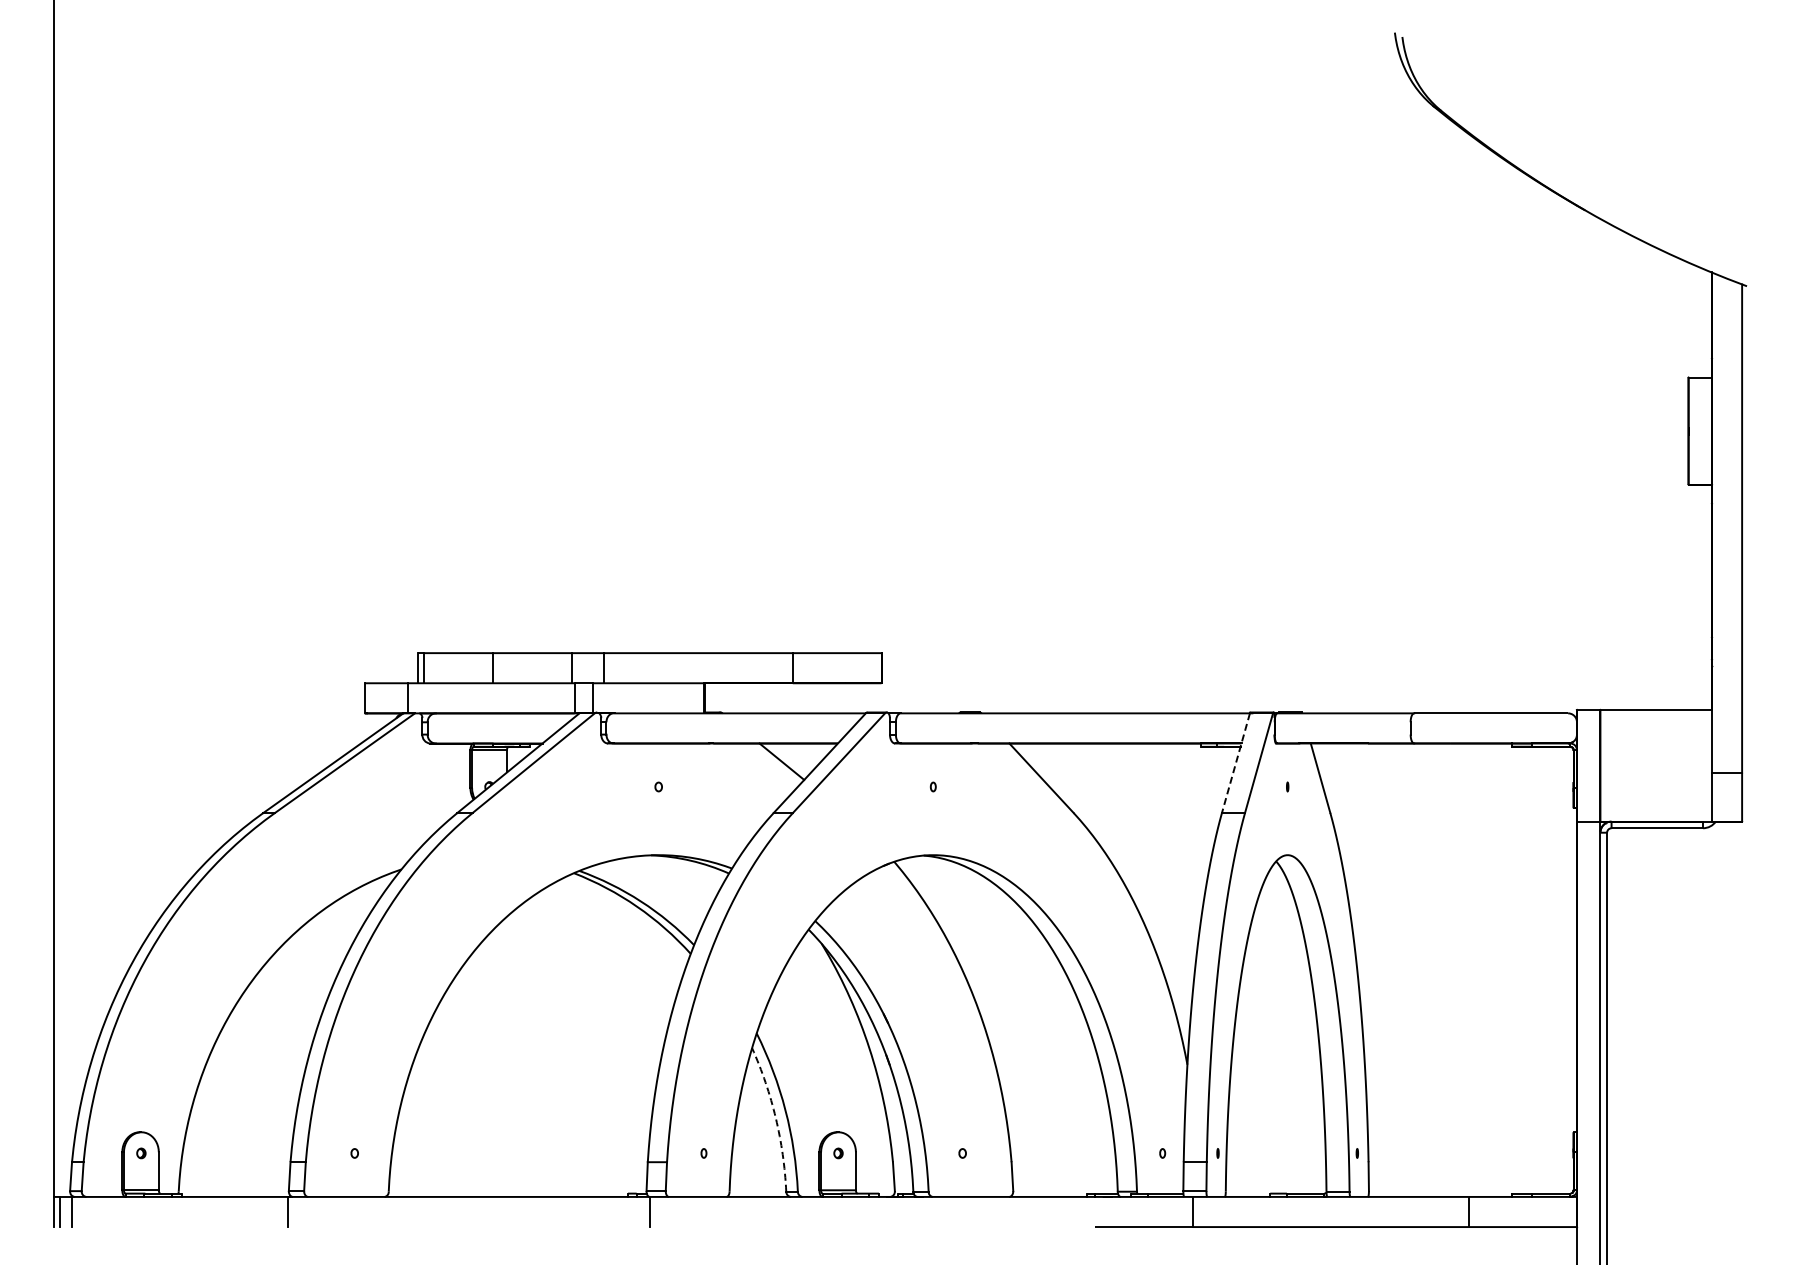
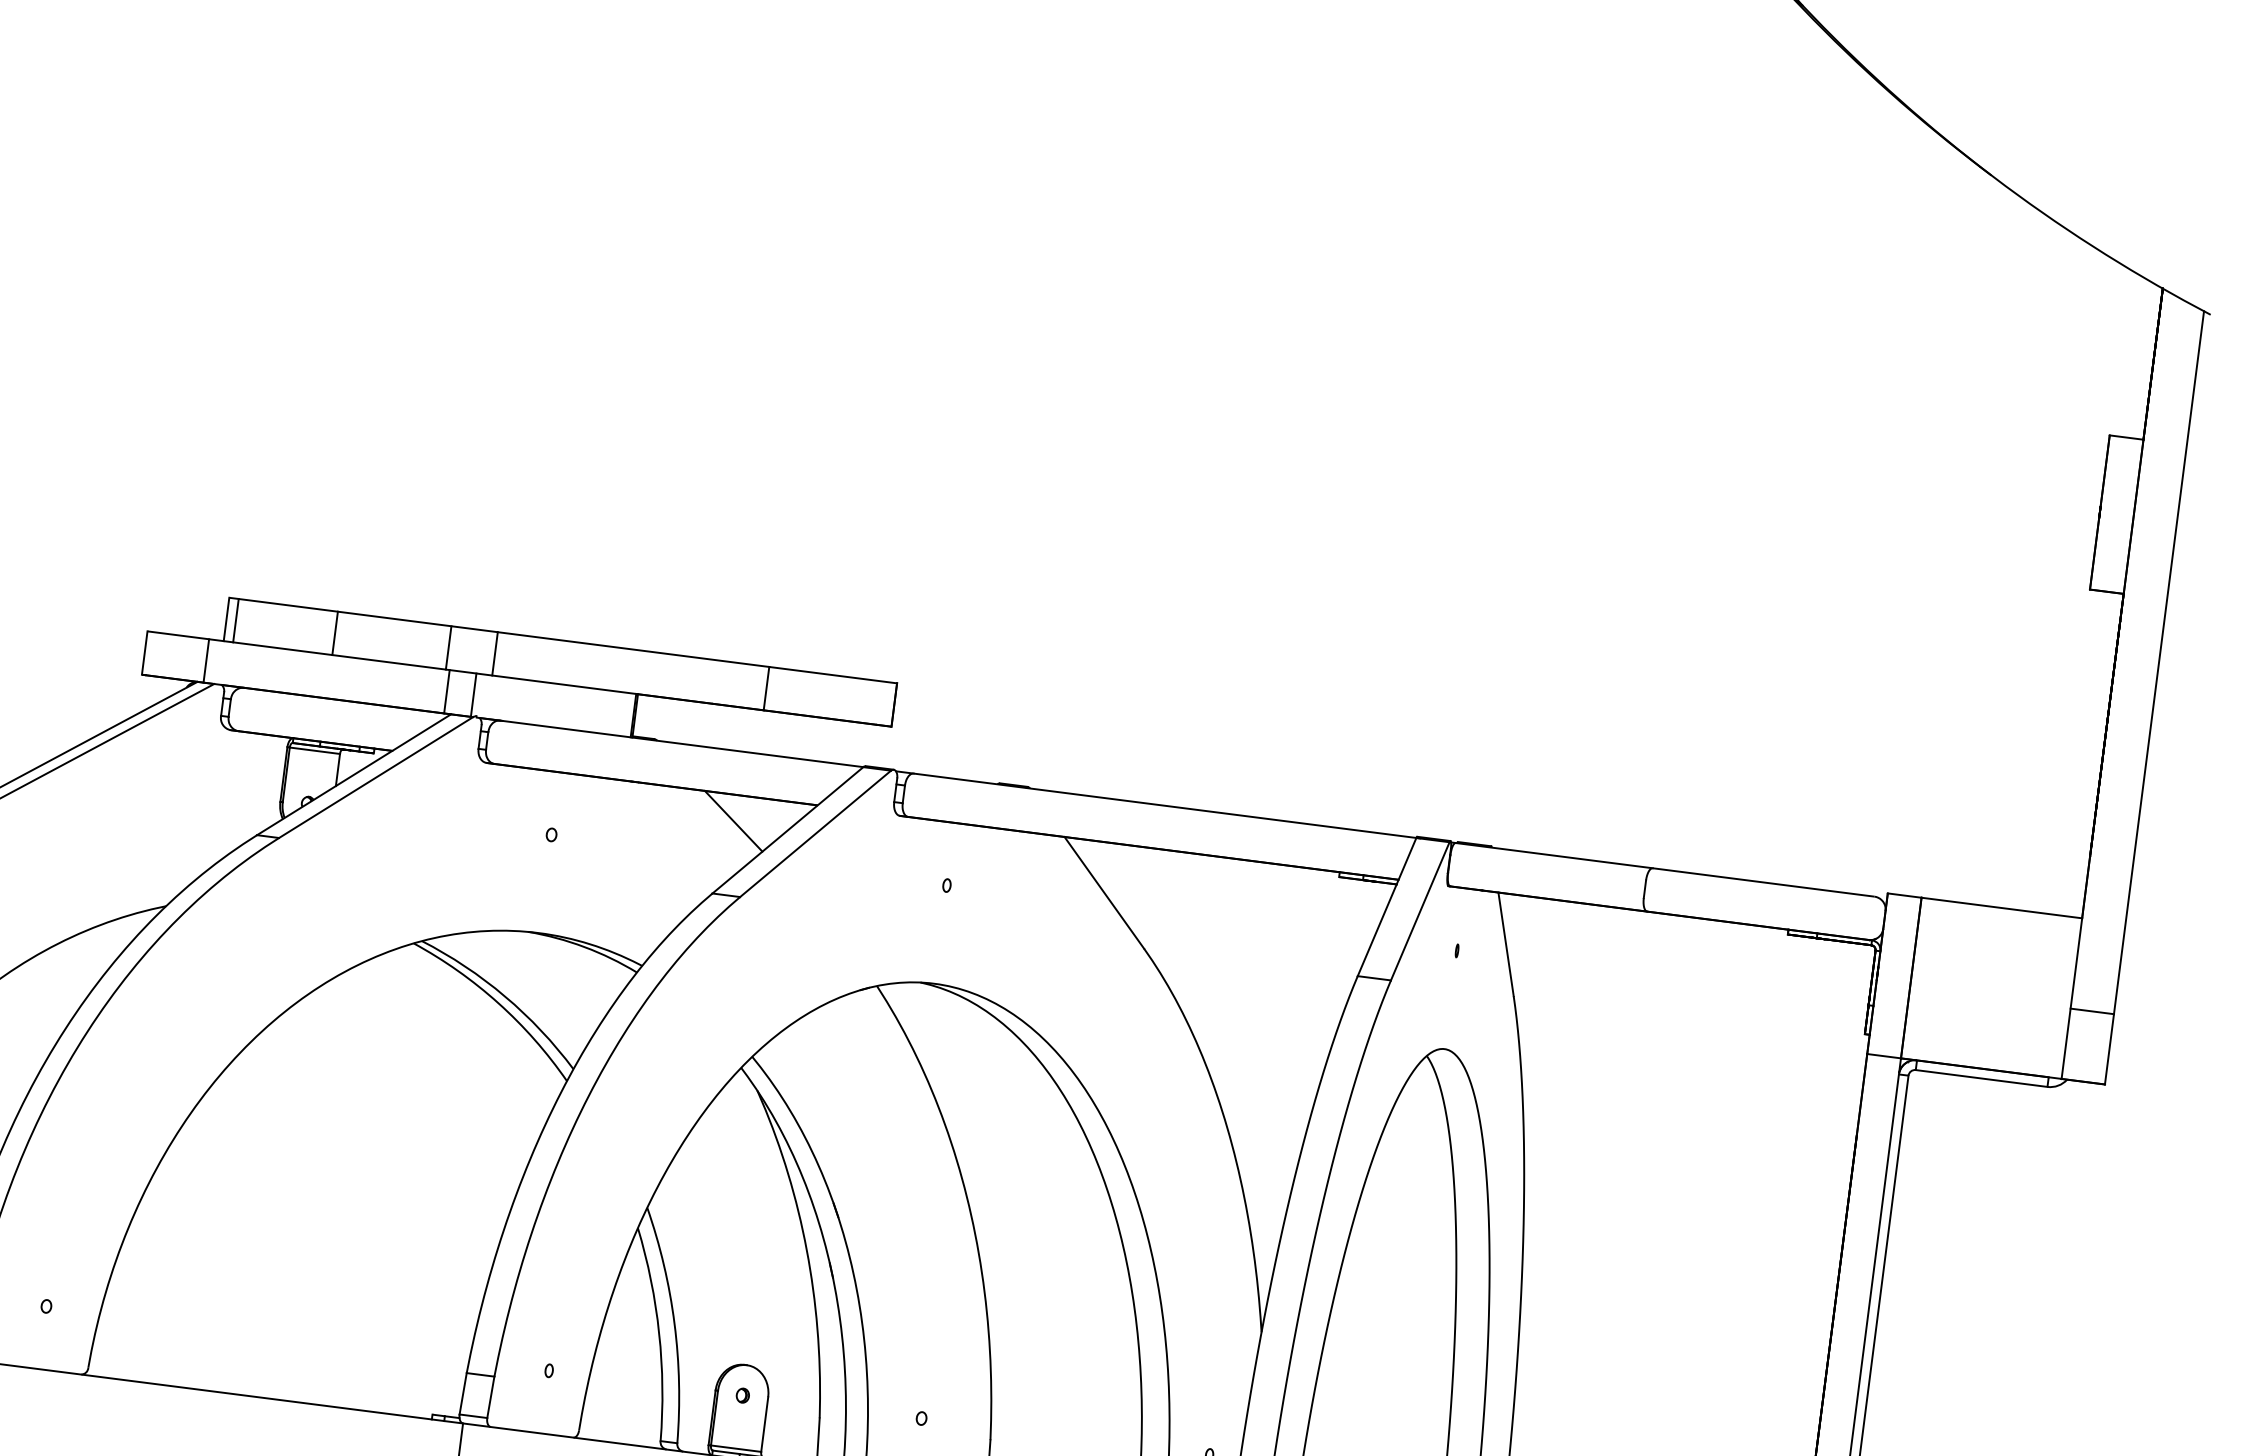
line: (1235, 763) -> (1386, 907), dashed -> solid
arc: (775, 1118) -> (658, 1333), dashed -> solid

